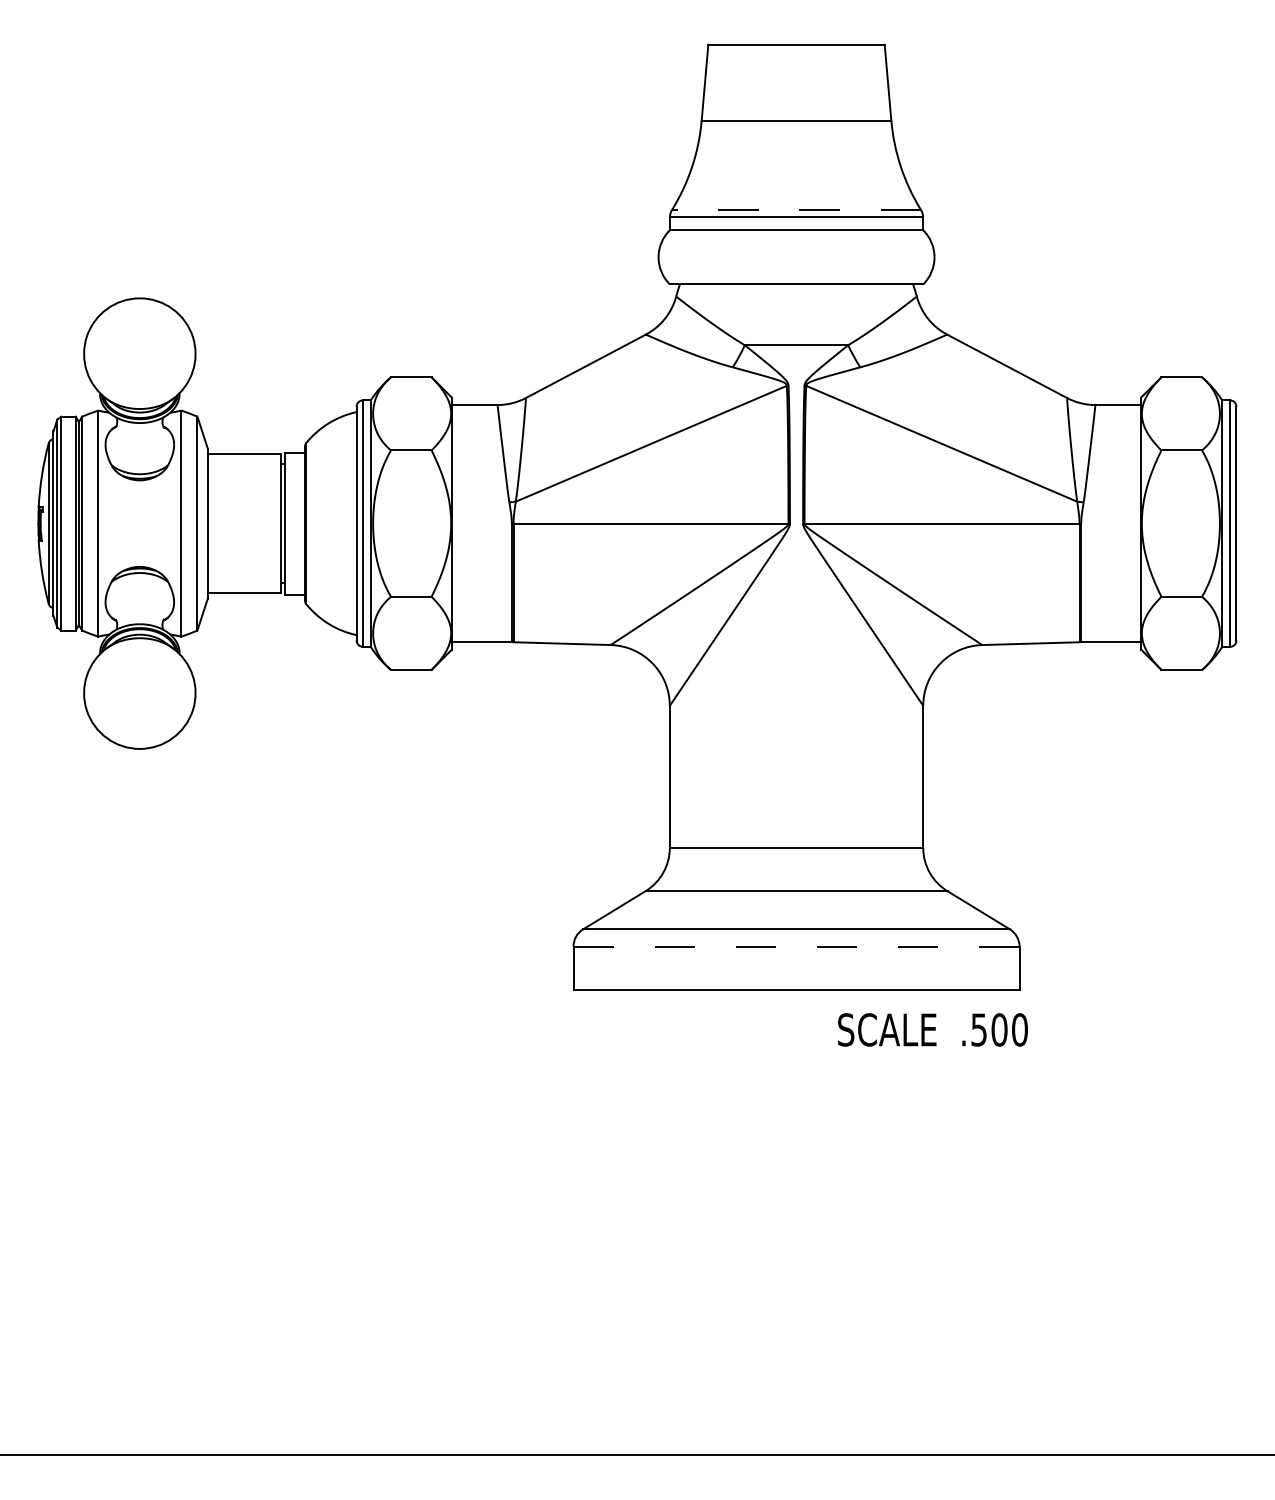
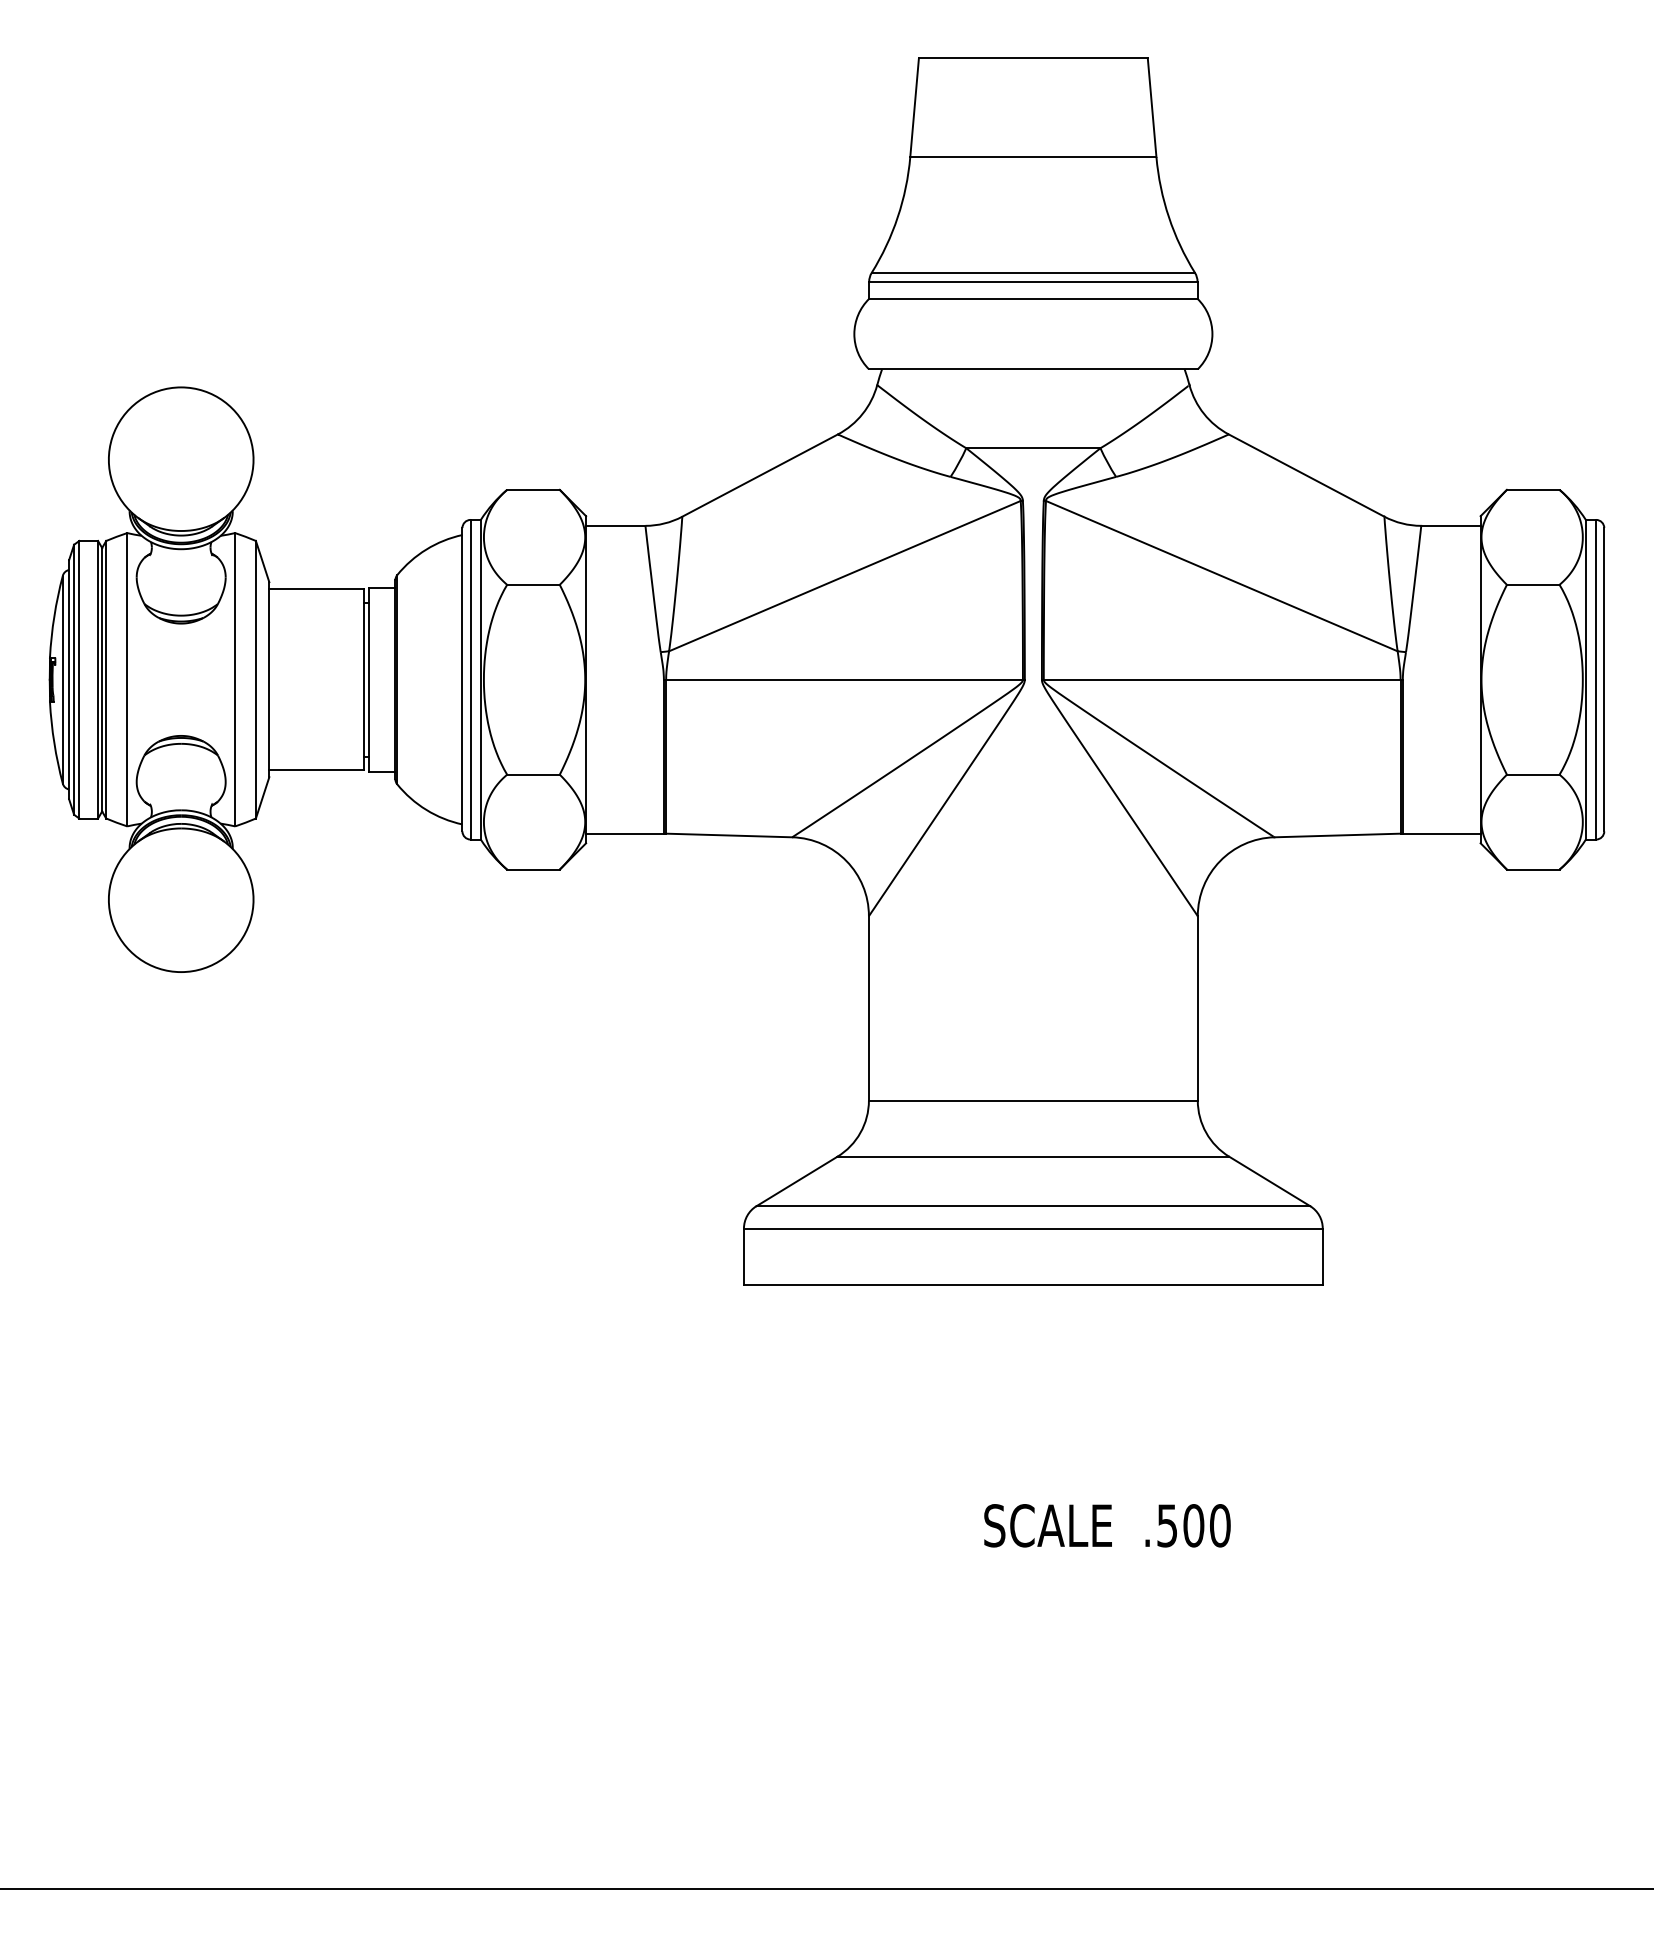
line: (796, 209) -> (1033, 272), dashed -> solid
line: (796, 946) -> (1033, 1228), dashed -> solid
text: (933, 1029) -> (1107, 1525), moved

